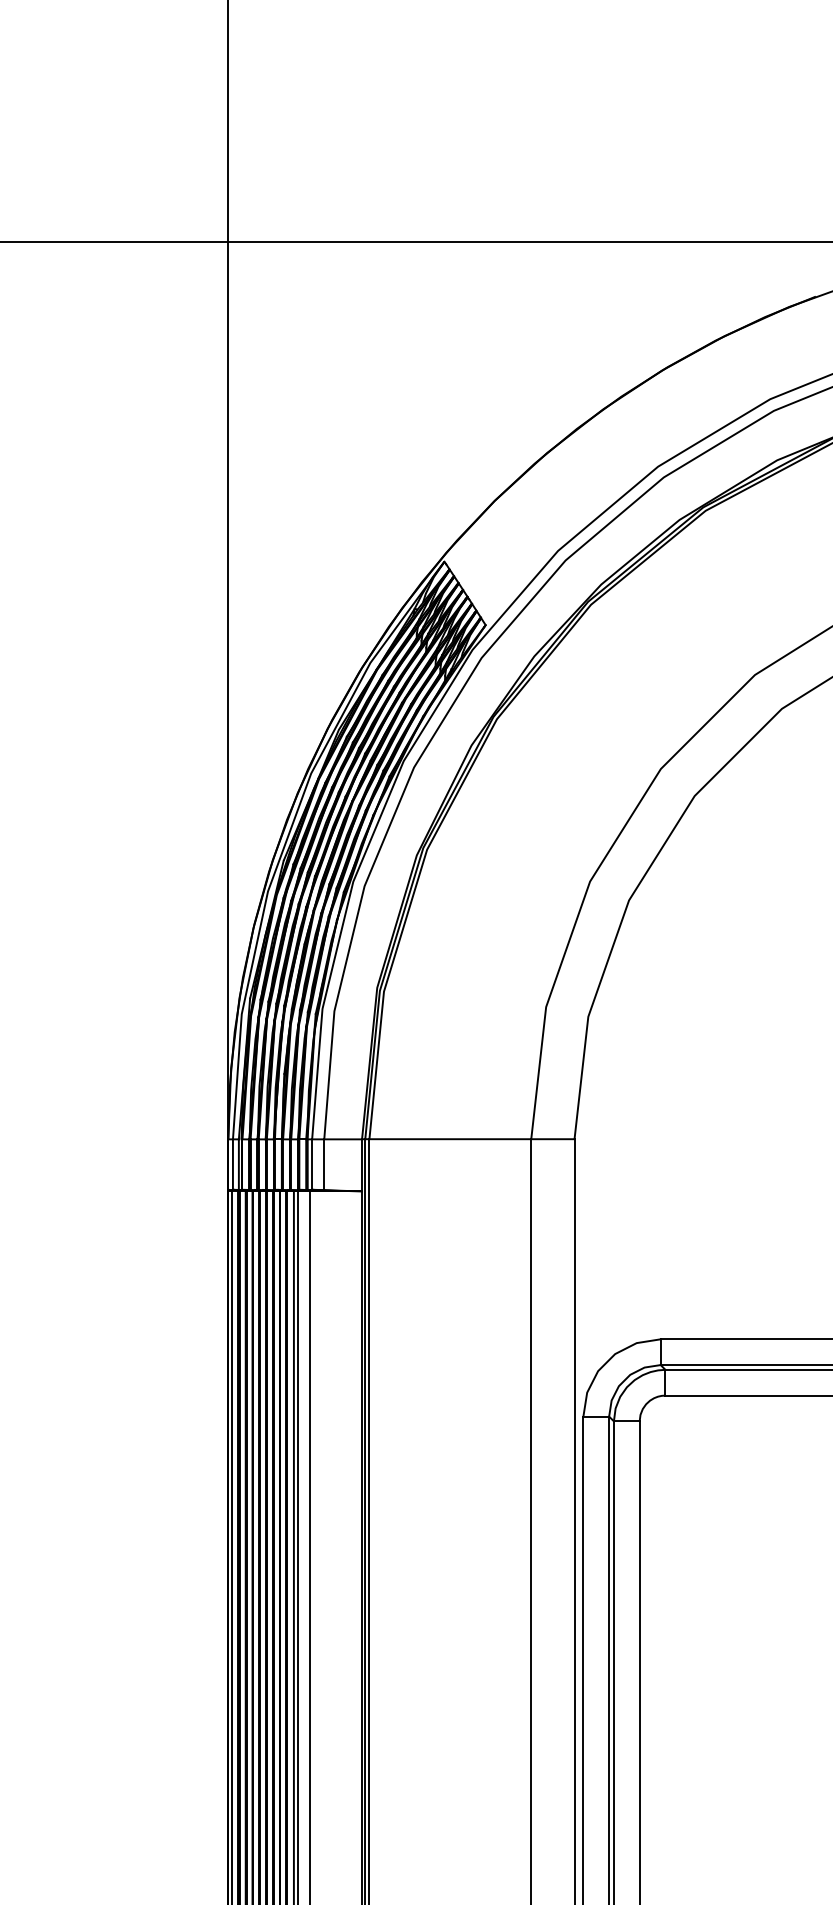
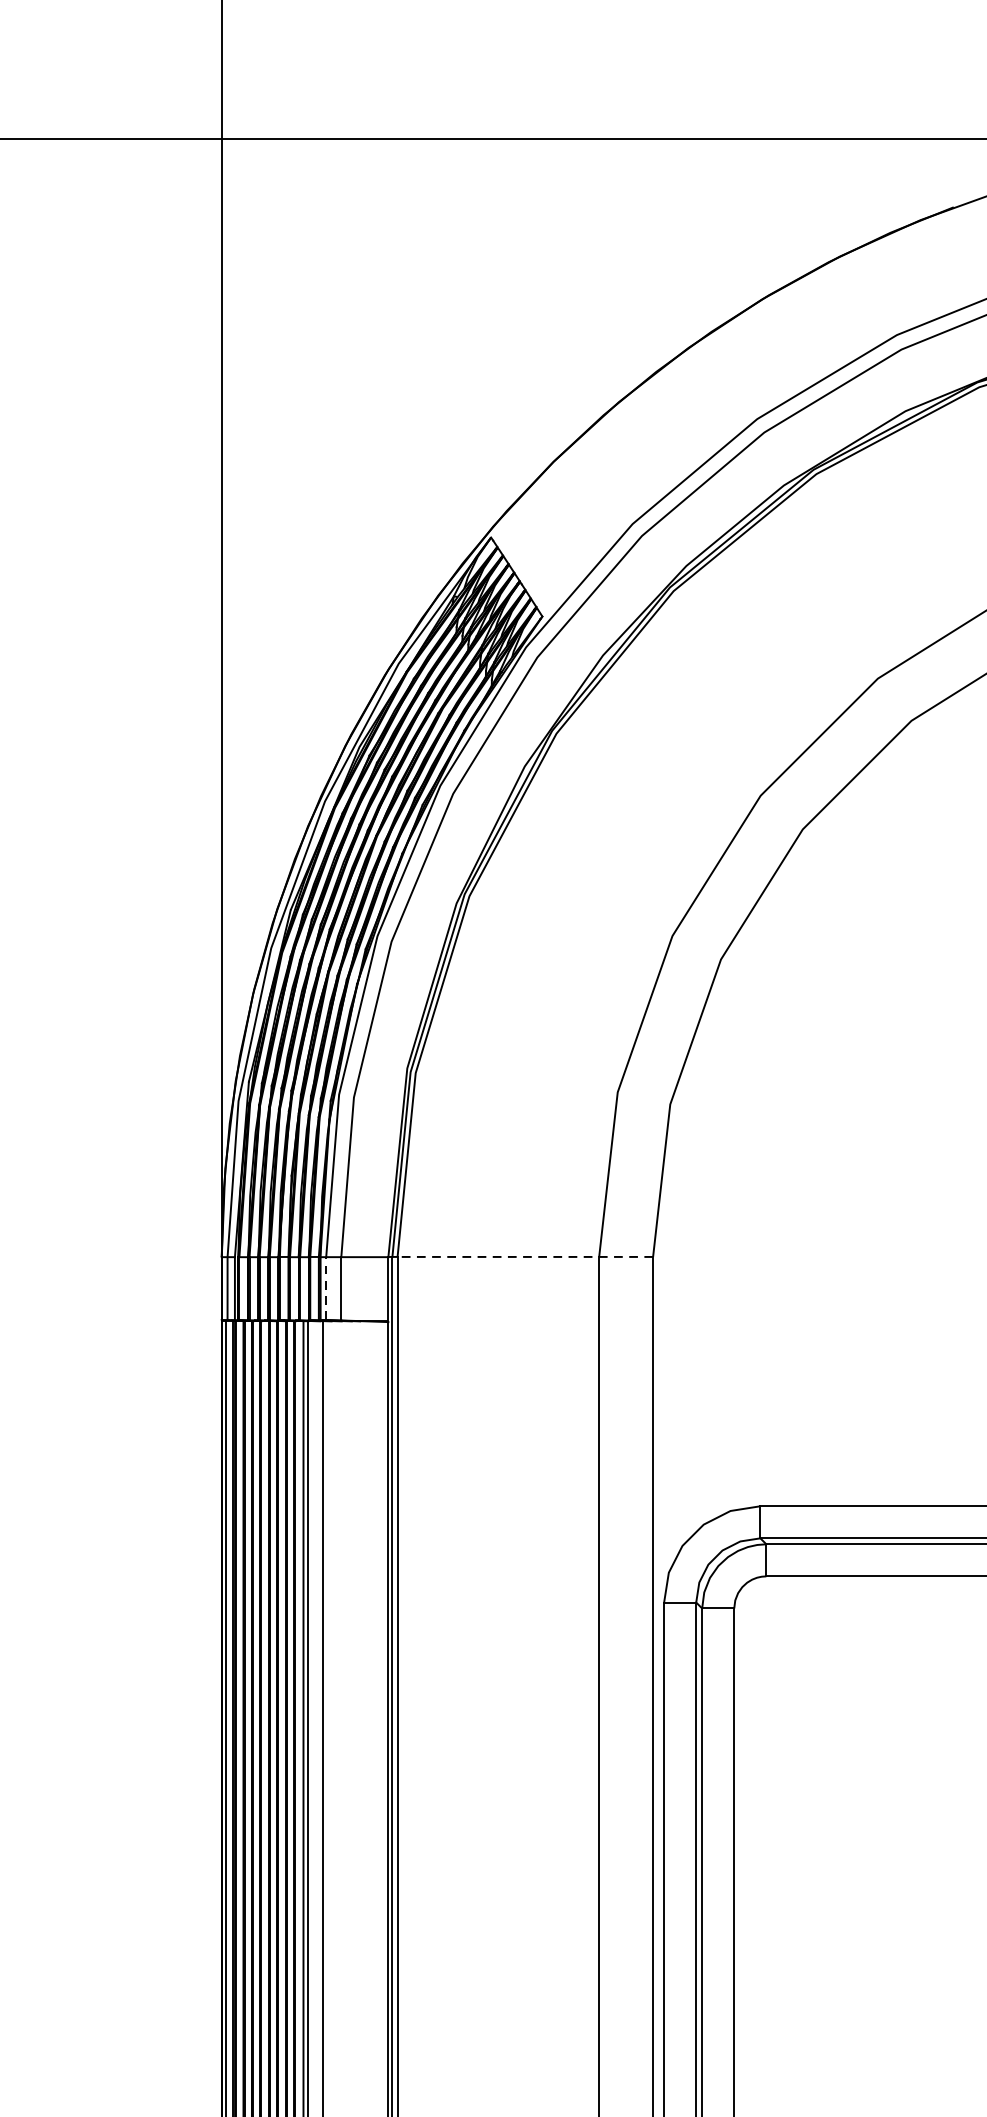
line: (471, 1139) -> (524, 1257), solid -> dashed
line: (312, 1164) -> (326, 1288), solid -> dashed

